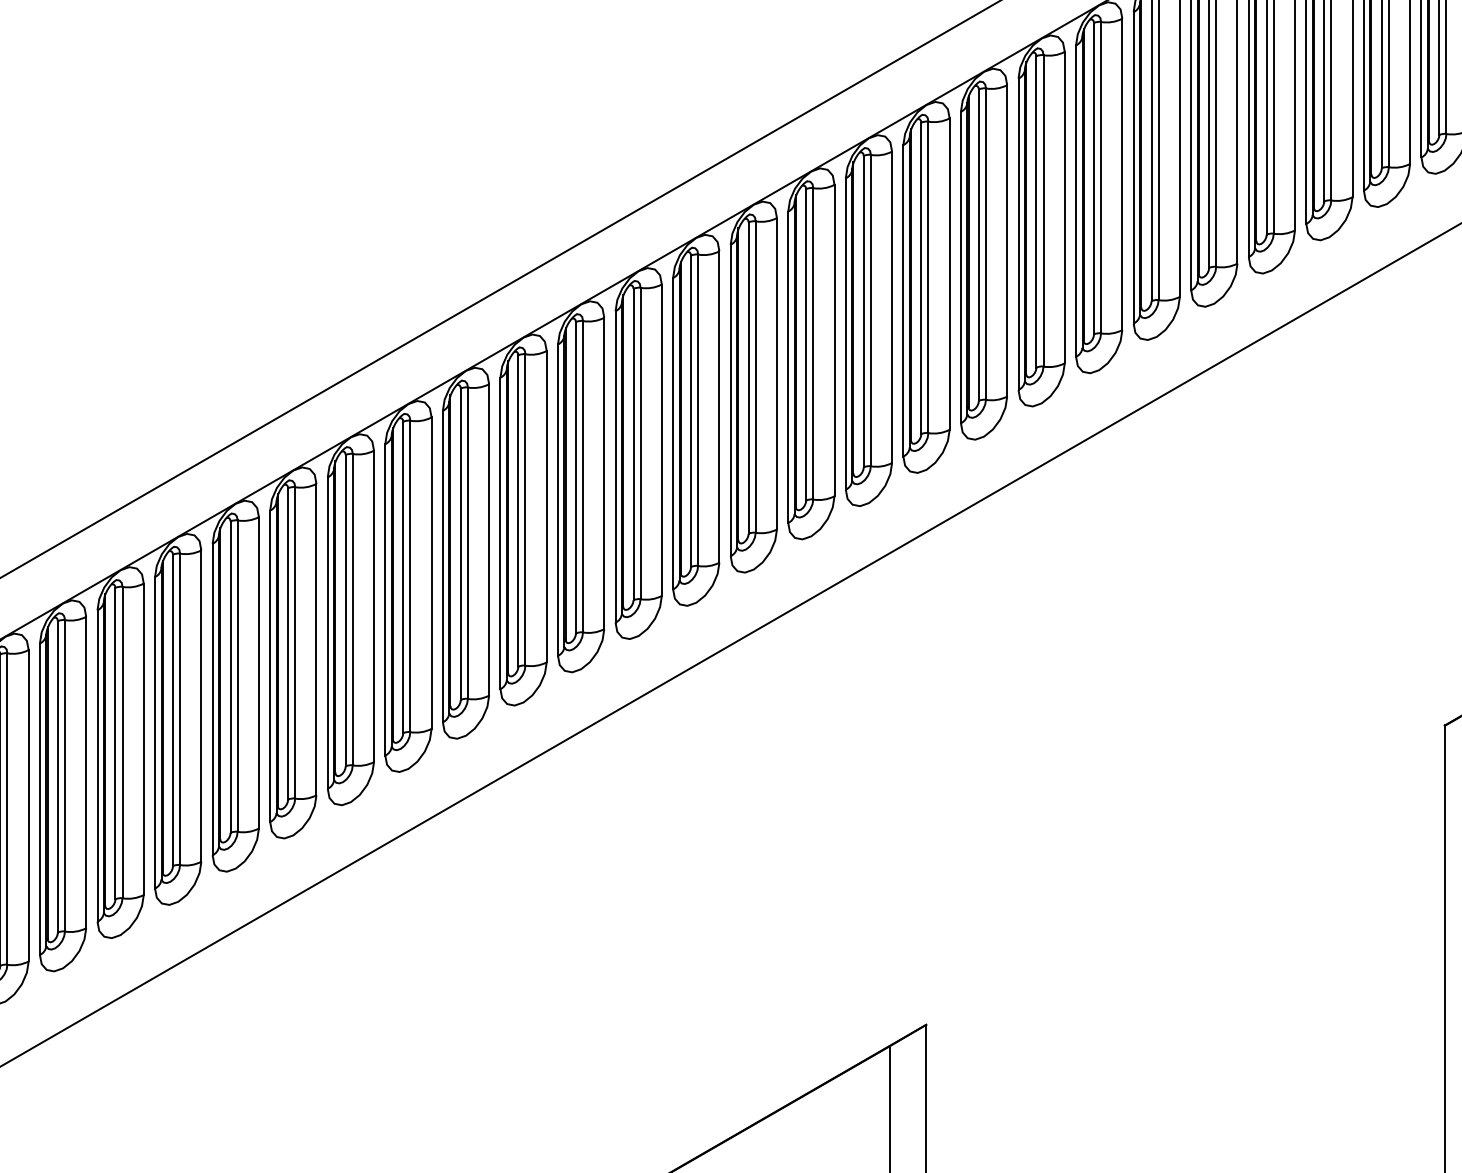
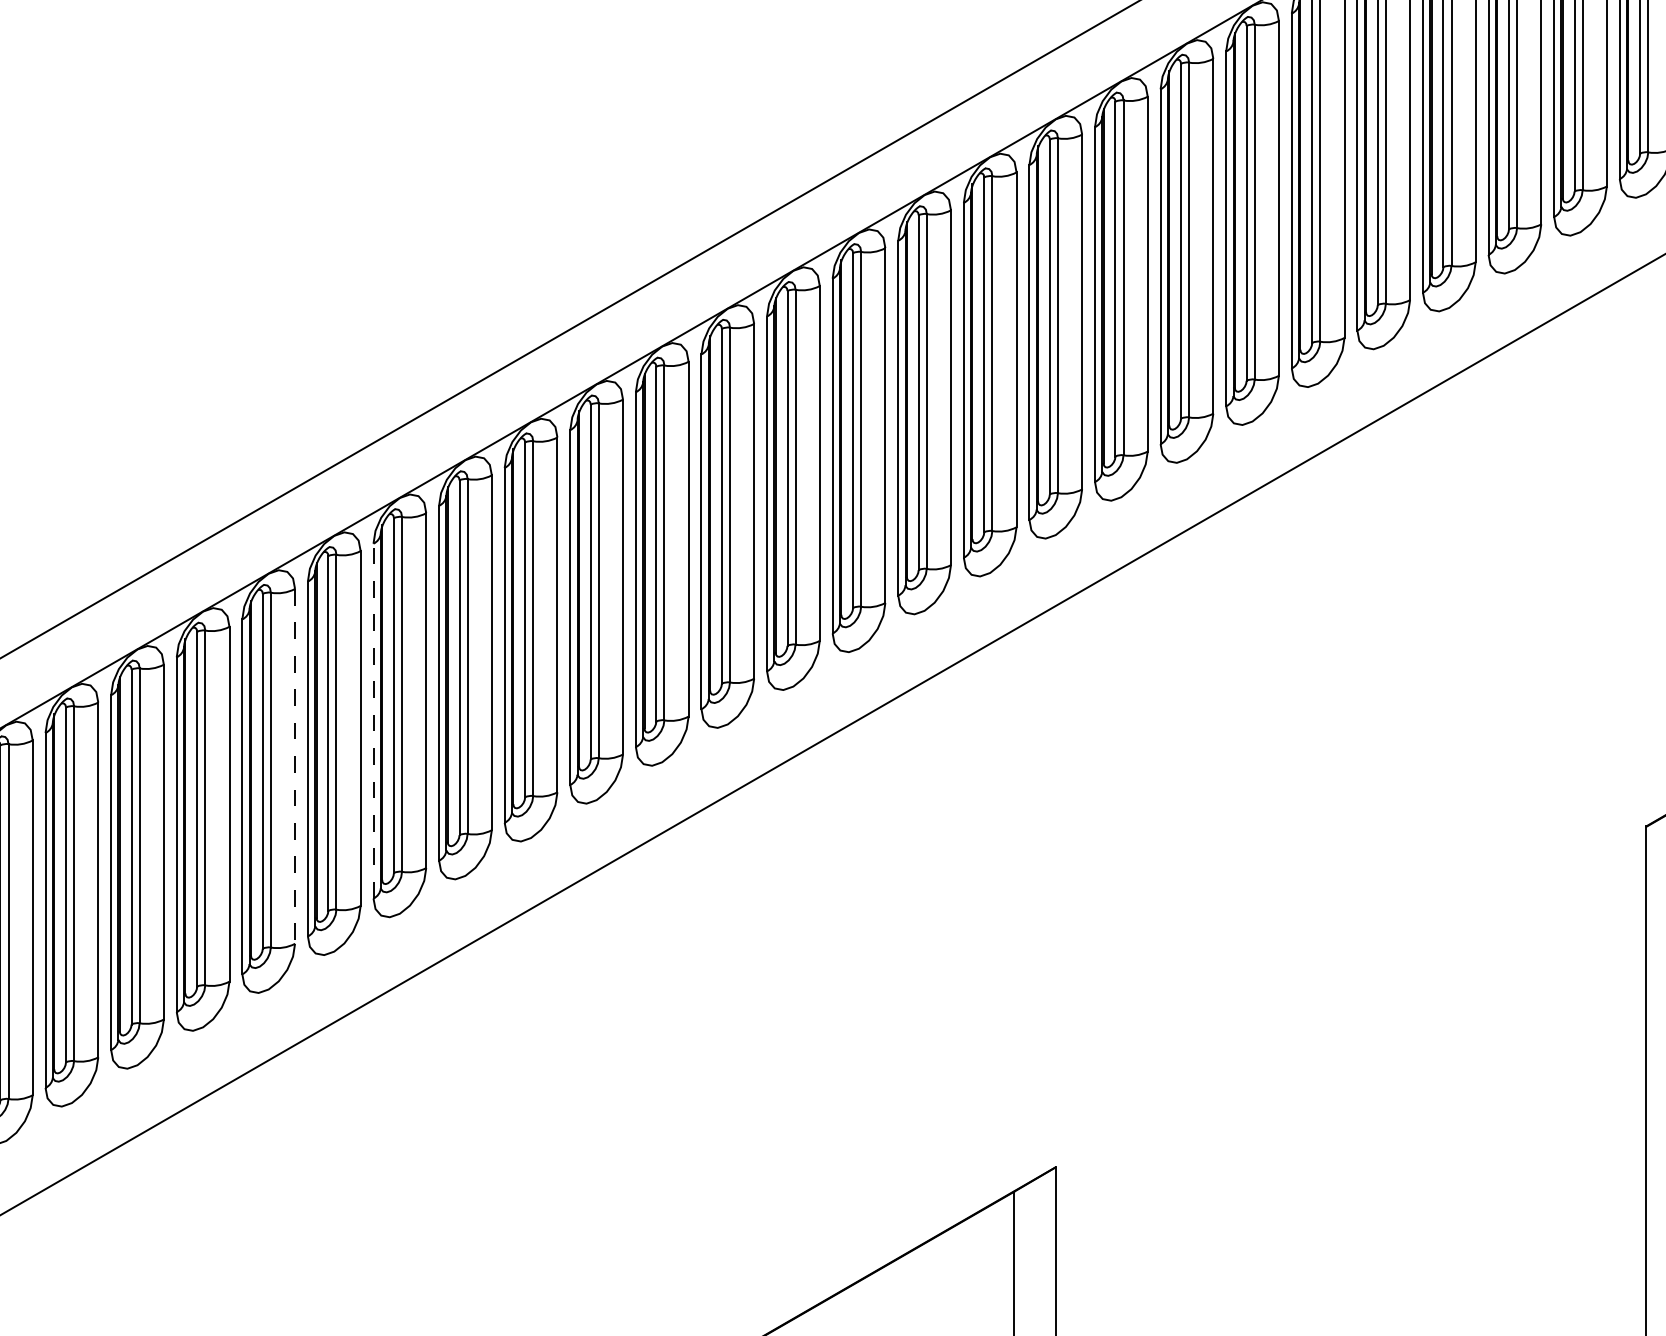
line: (327, 632) -> (373, 720), solid -> dashed
line: (259, 672) -> (295, 766), solid -> dashed

